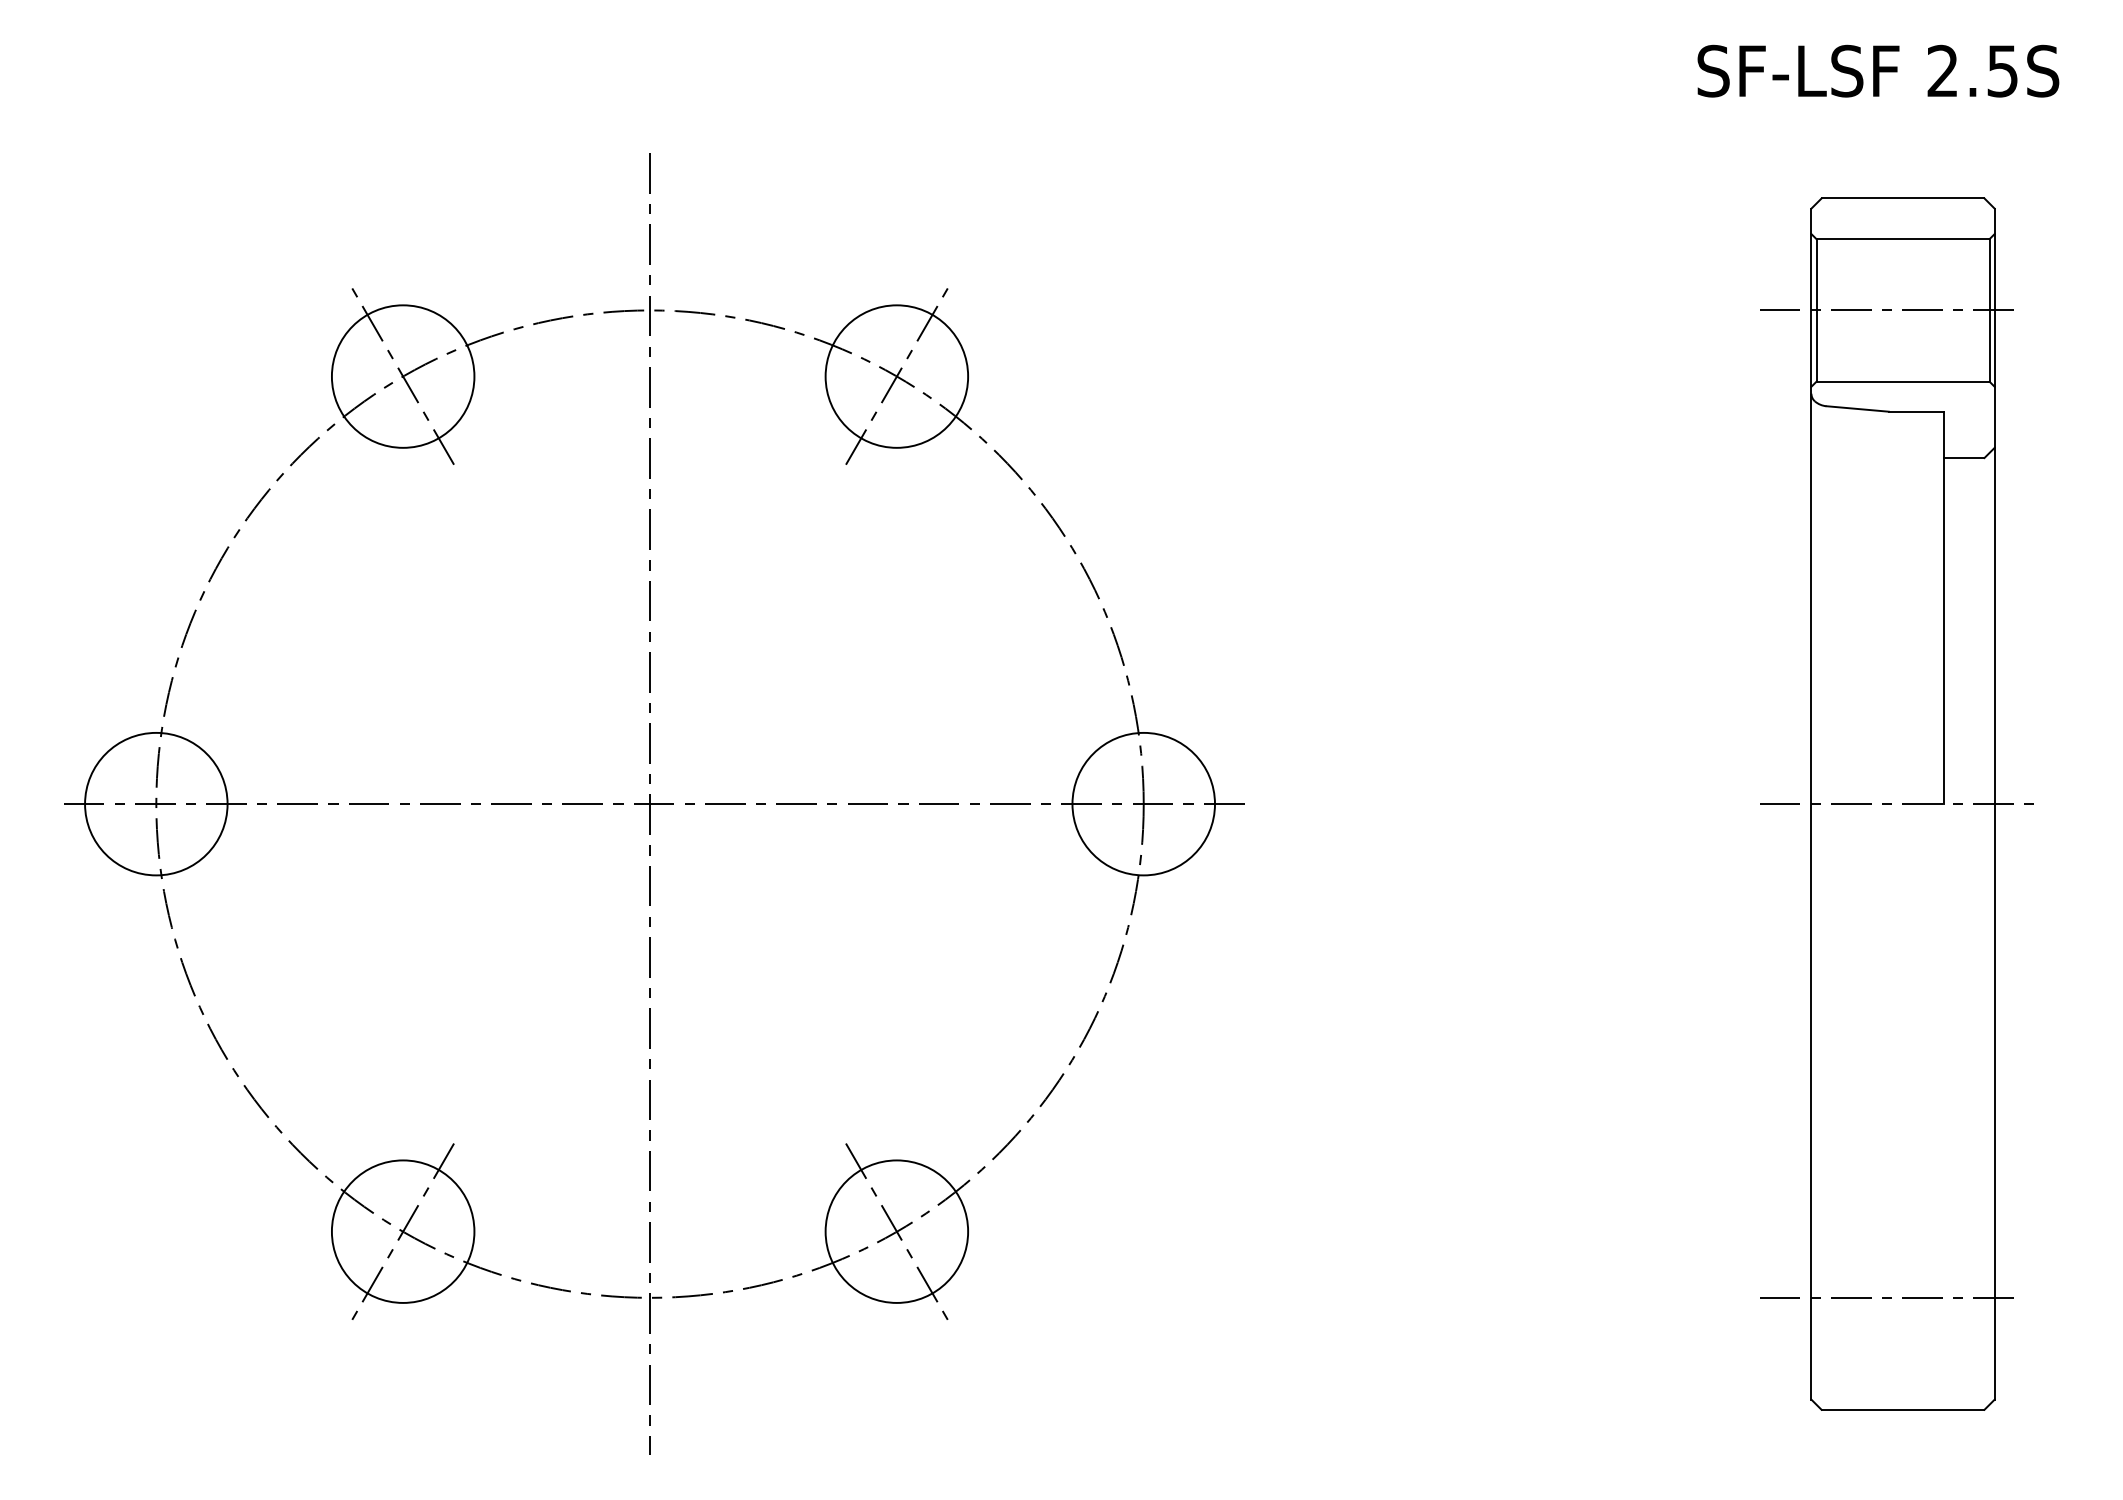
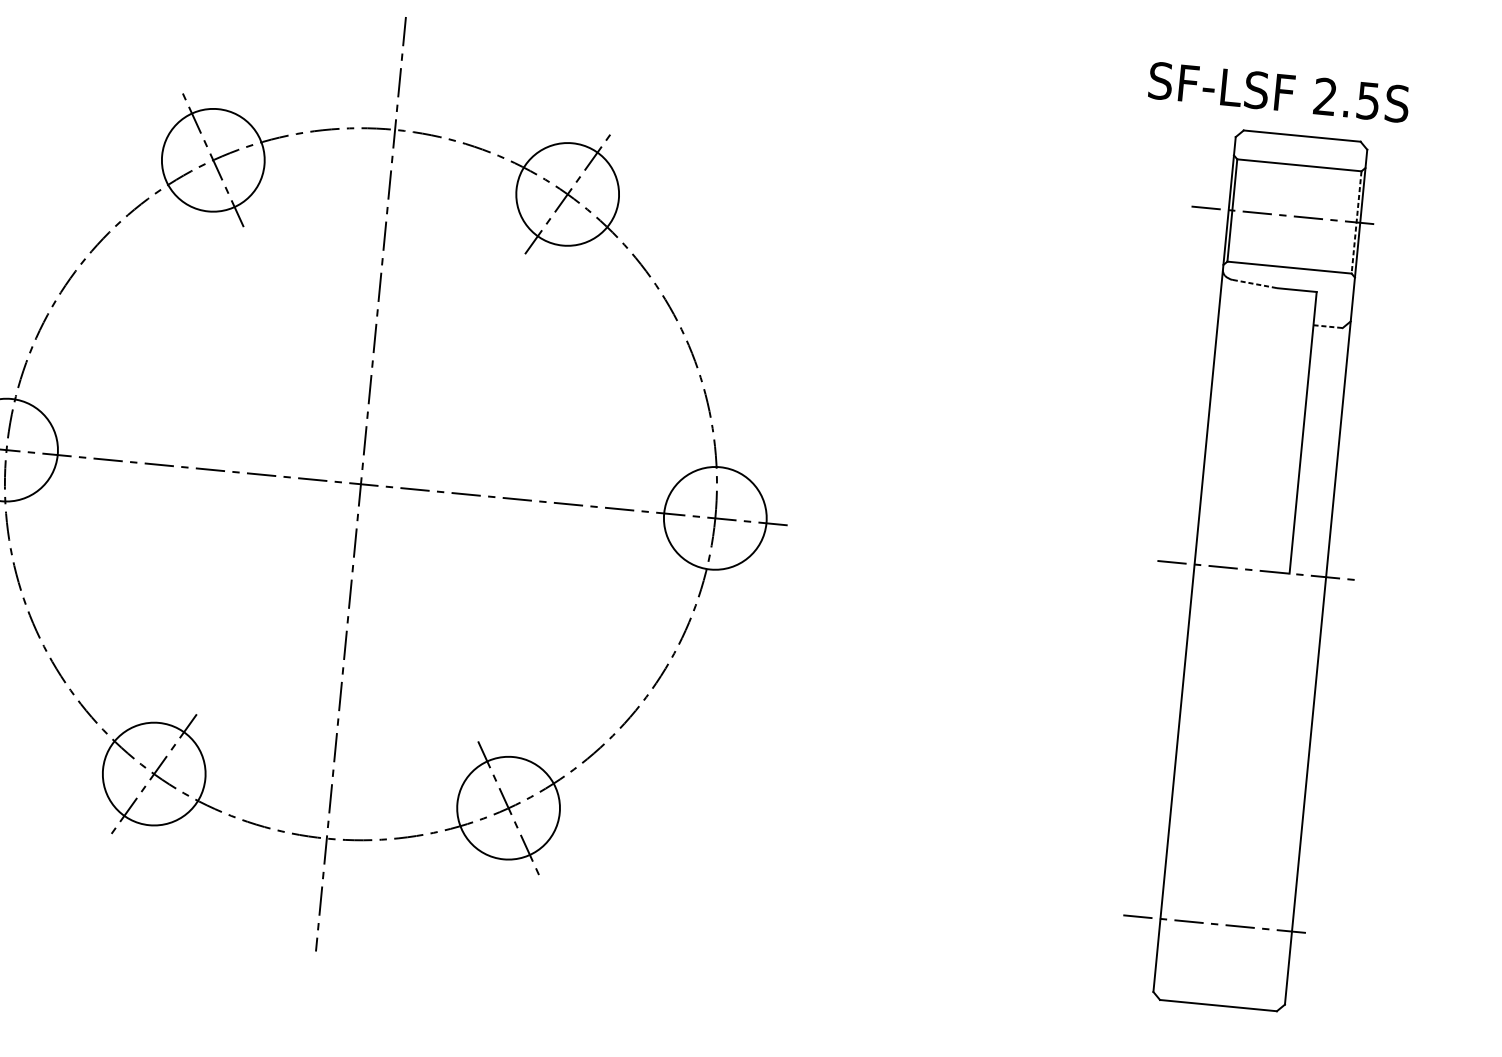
text: (1878, 70) -> (1279, 91), moved
line: (1989, 310) -> (1356, 222), solid -> dashed
line: (1858, 409) -> (1255, 284), solid -> dashed
line: (1964, 458) -> (1328, 327), solid -> dashed

